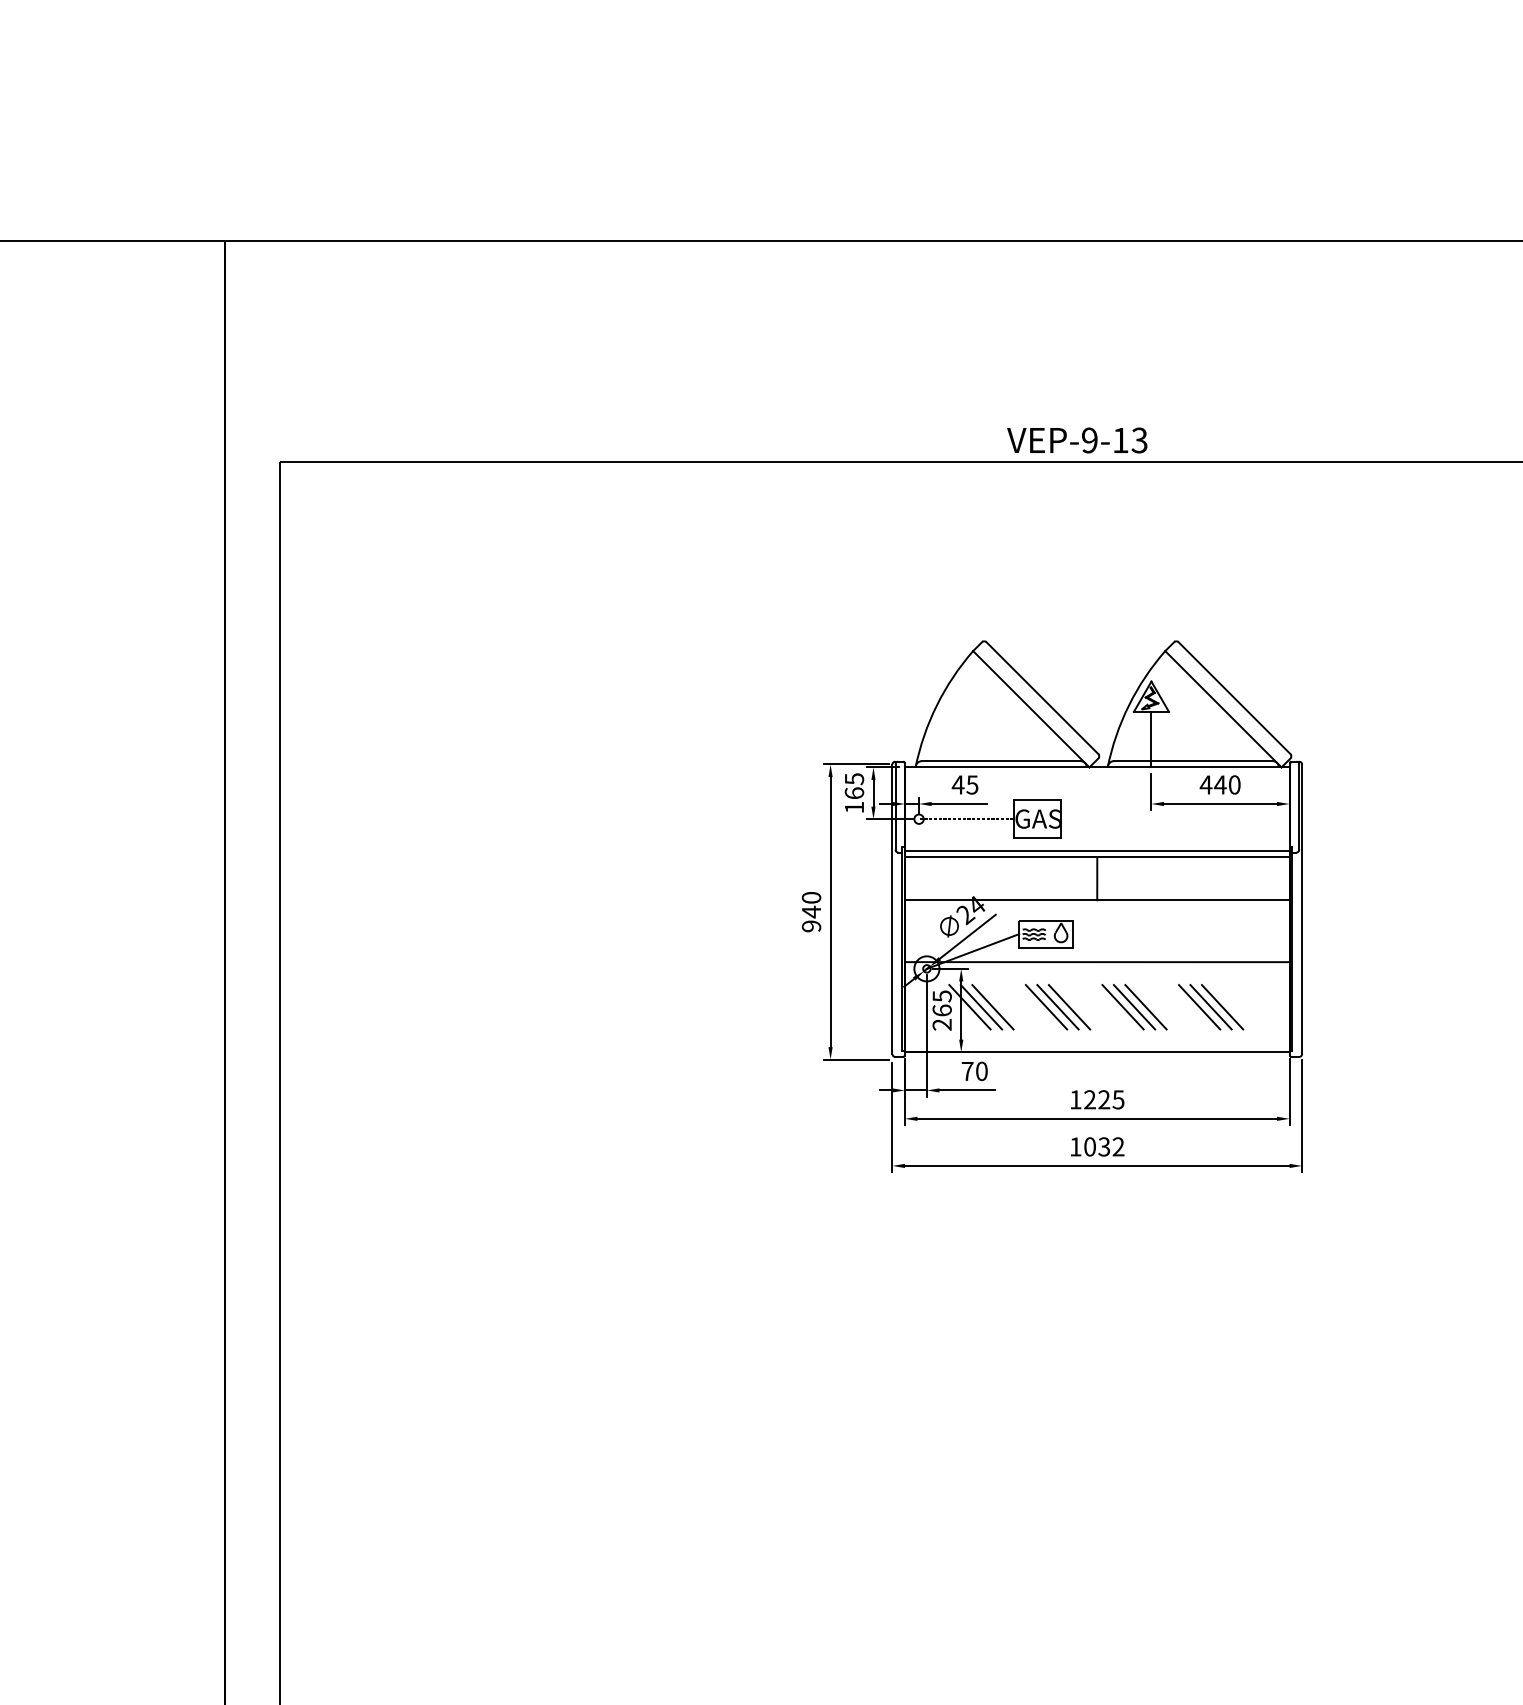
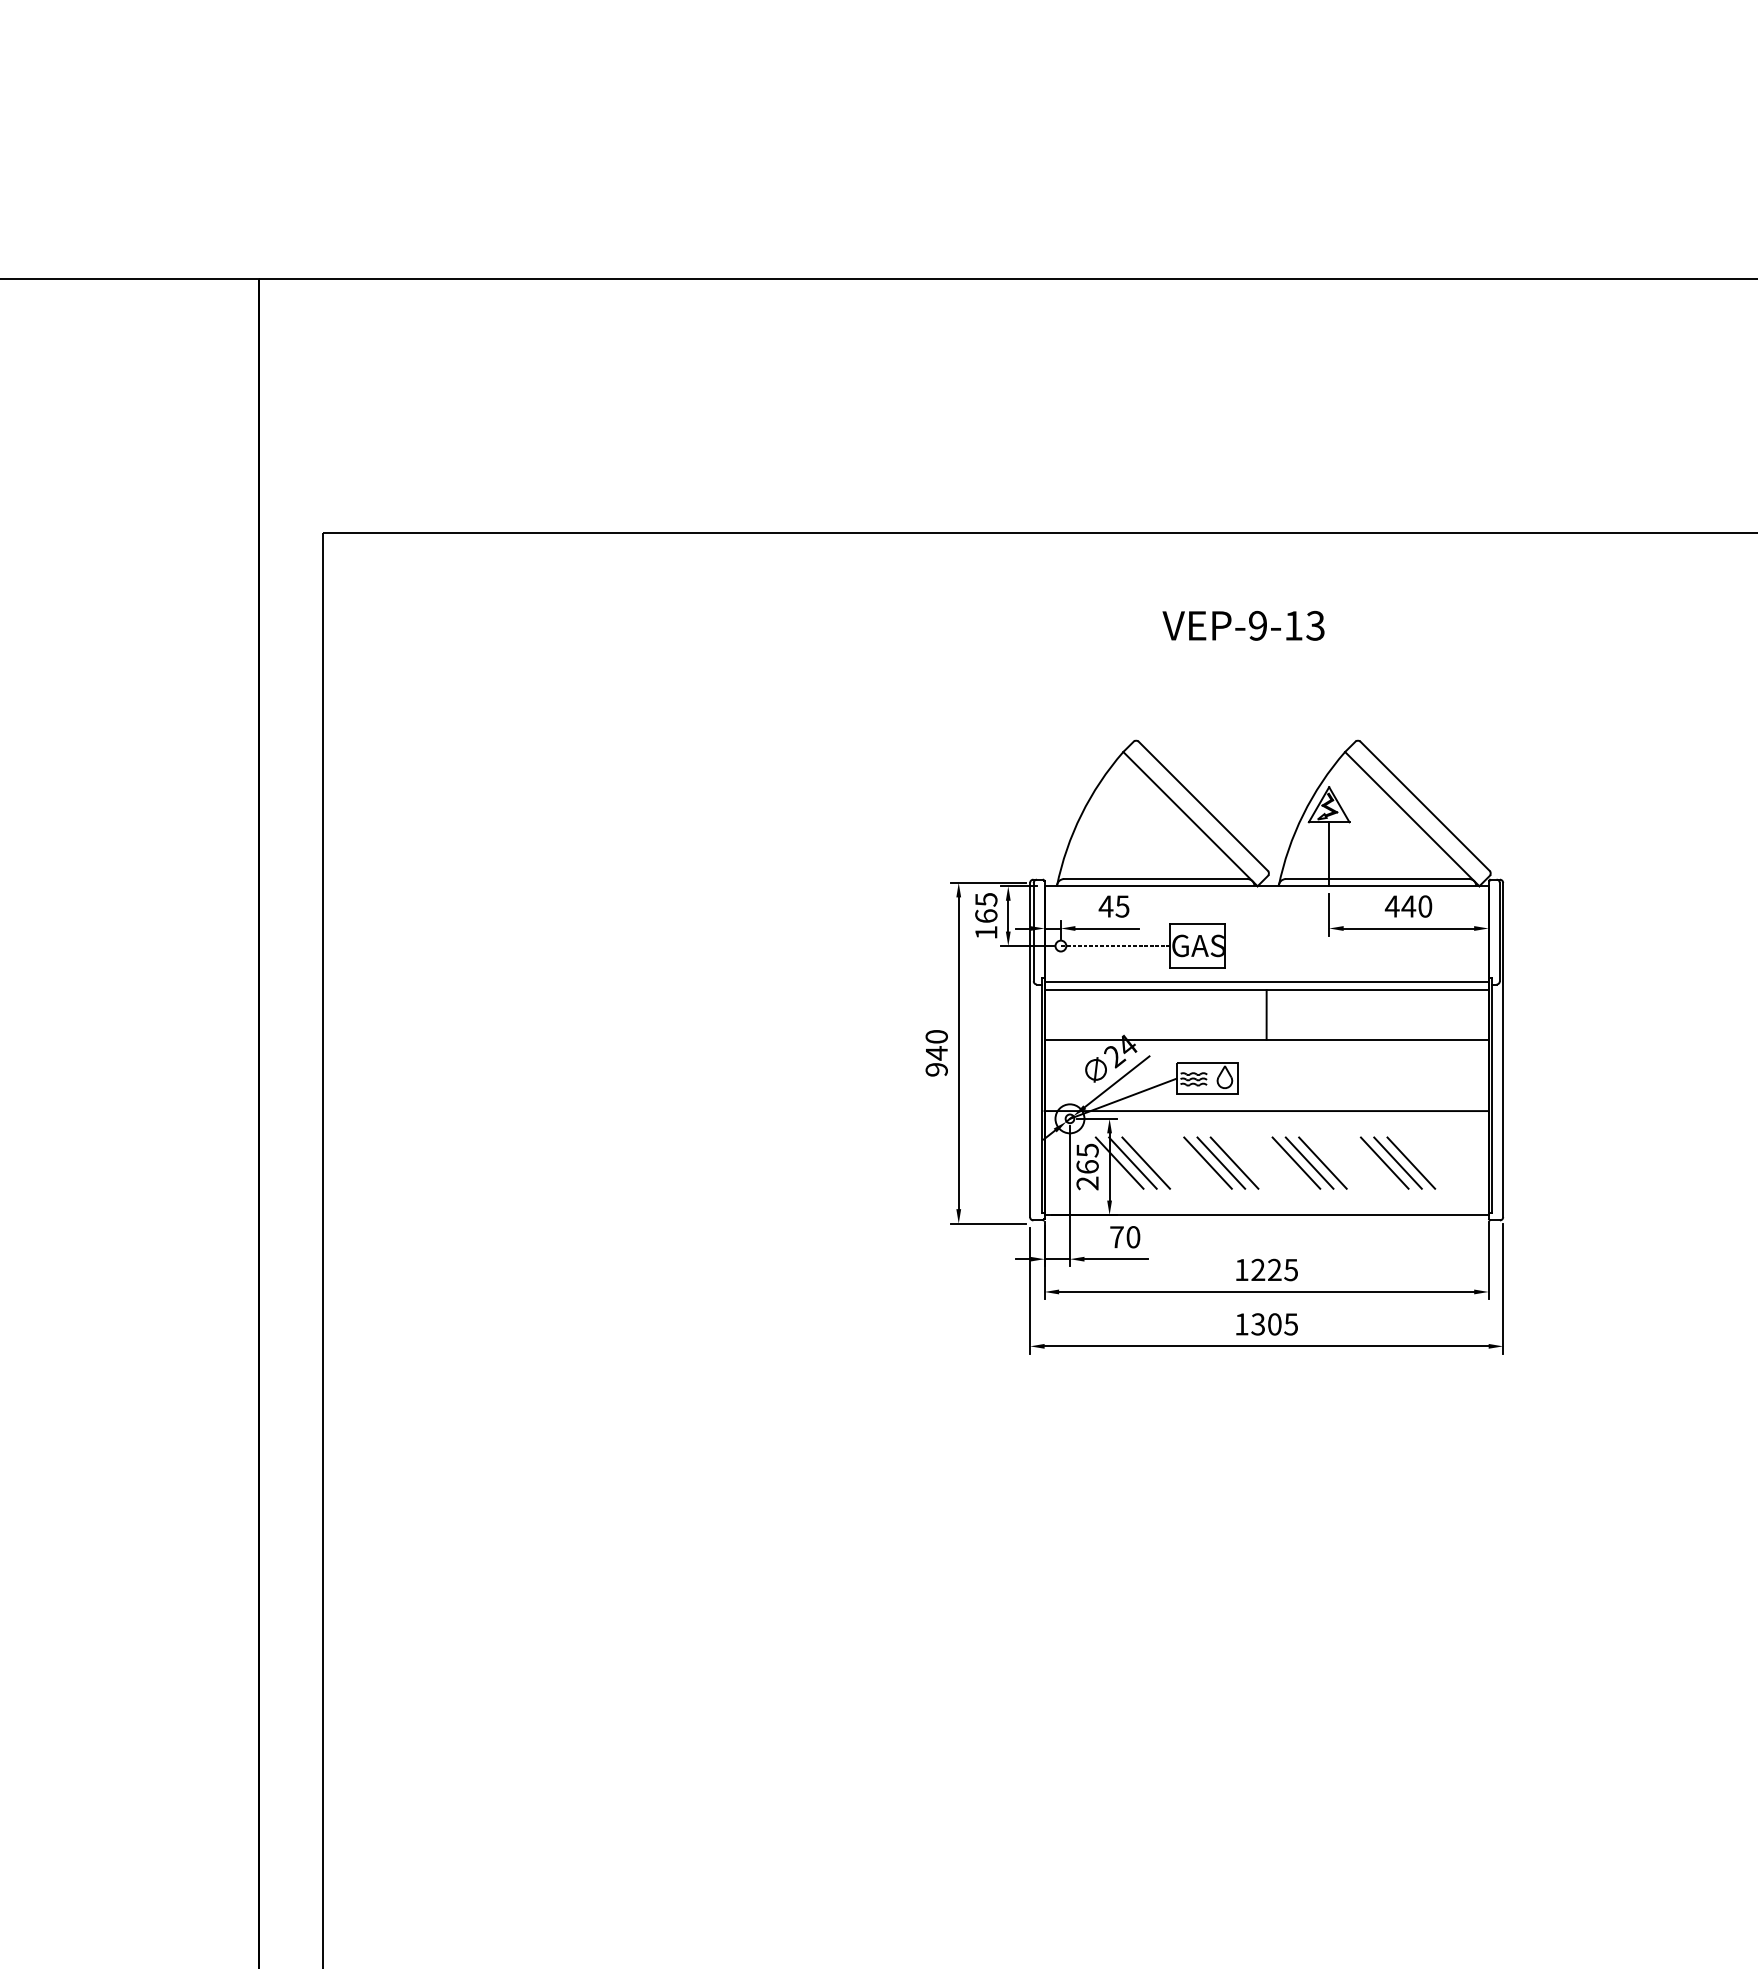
text: (1077, 440) -> (1243, 625), moved
text: (1104, 1147) -> (1274, 1324), 1032 -> 1305

